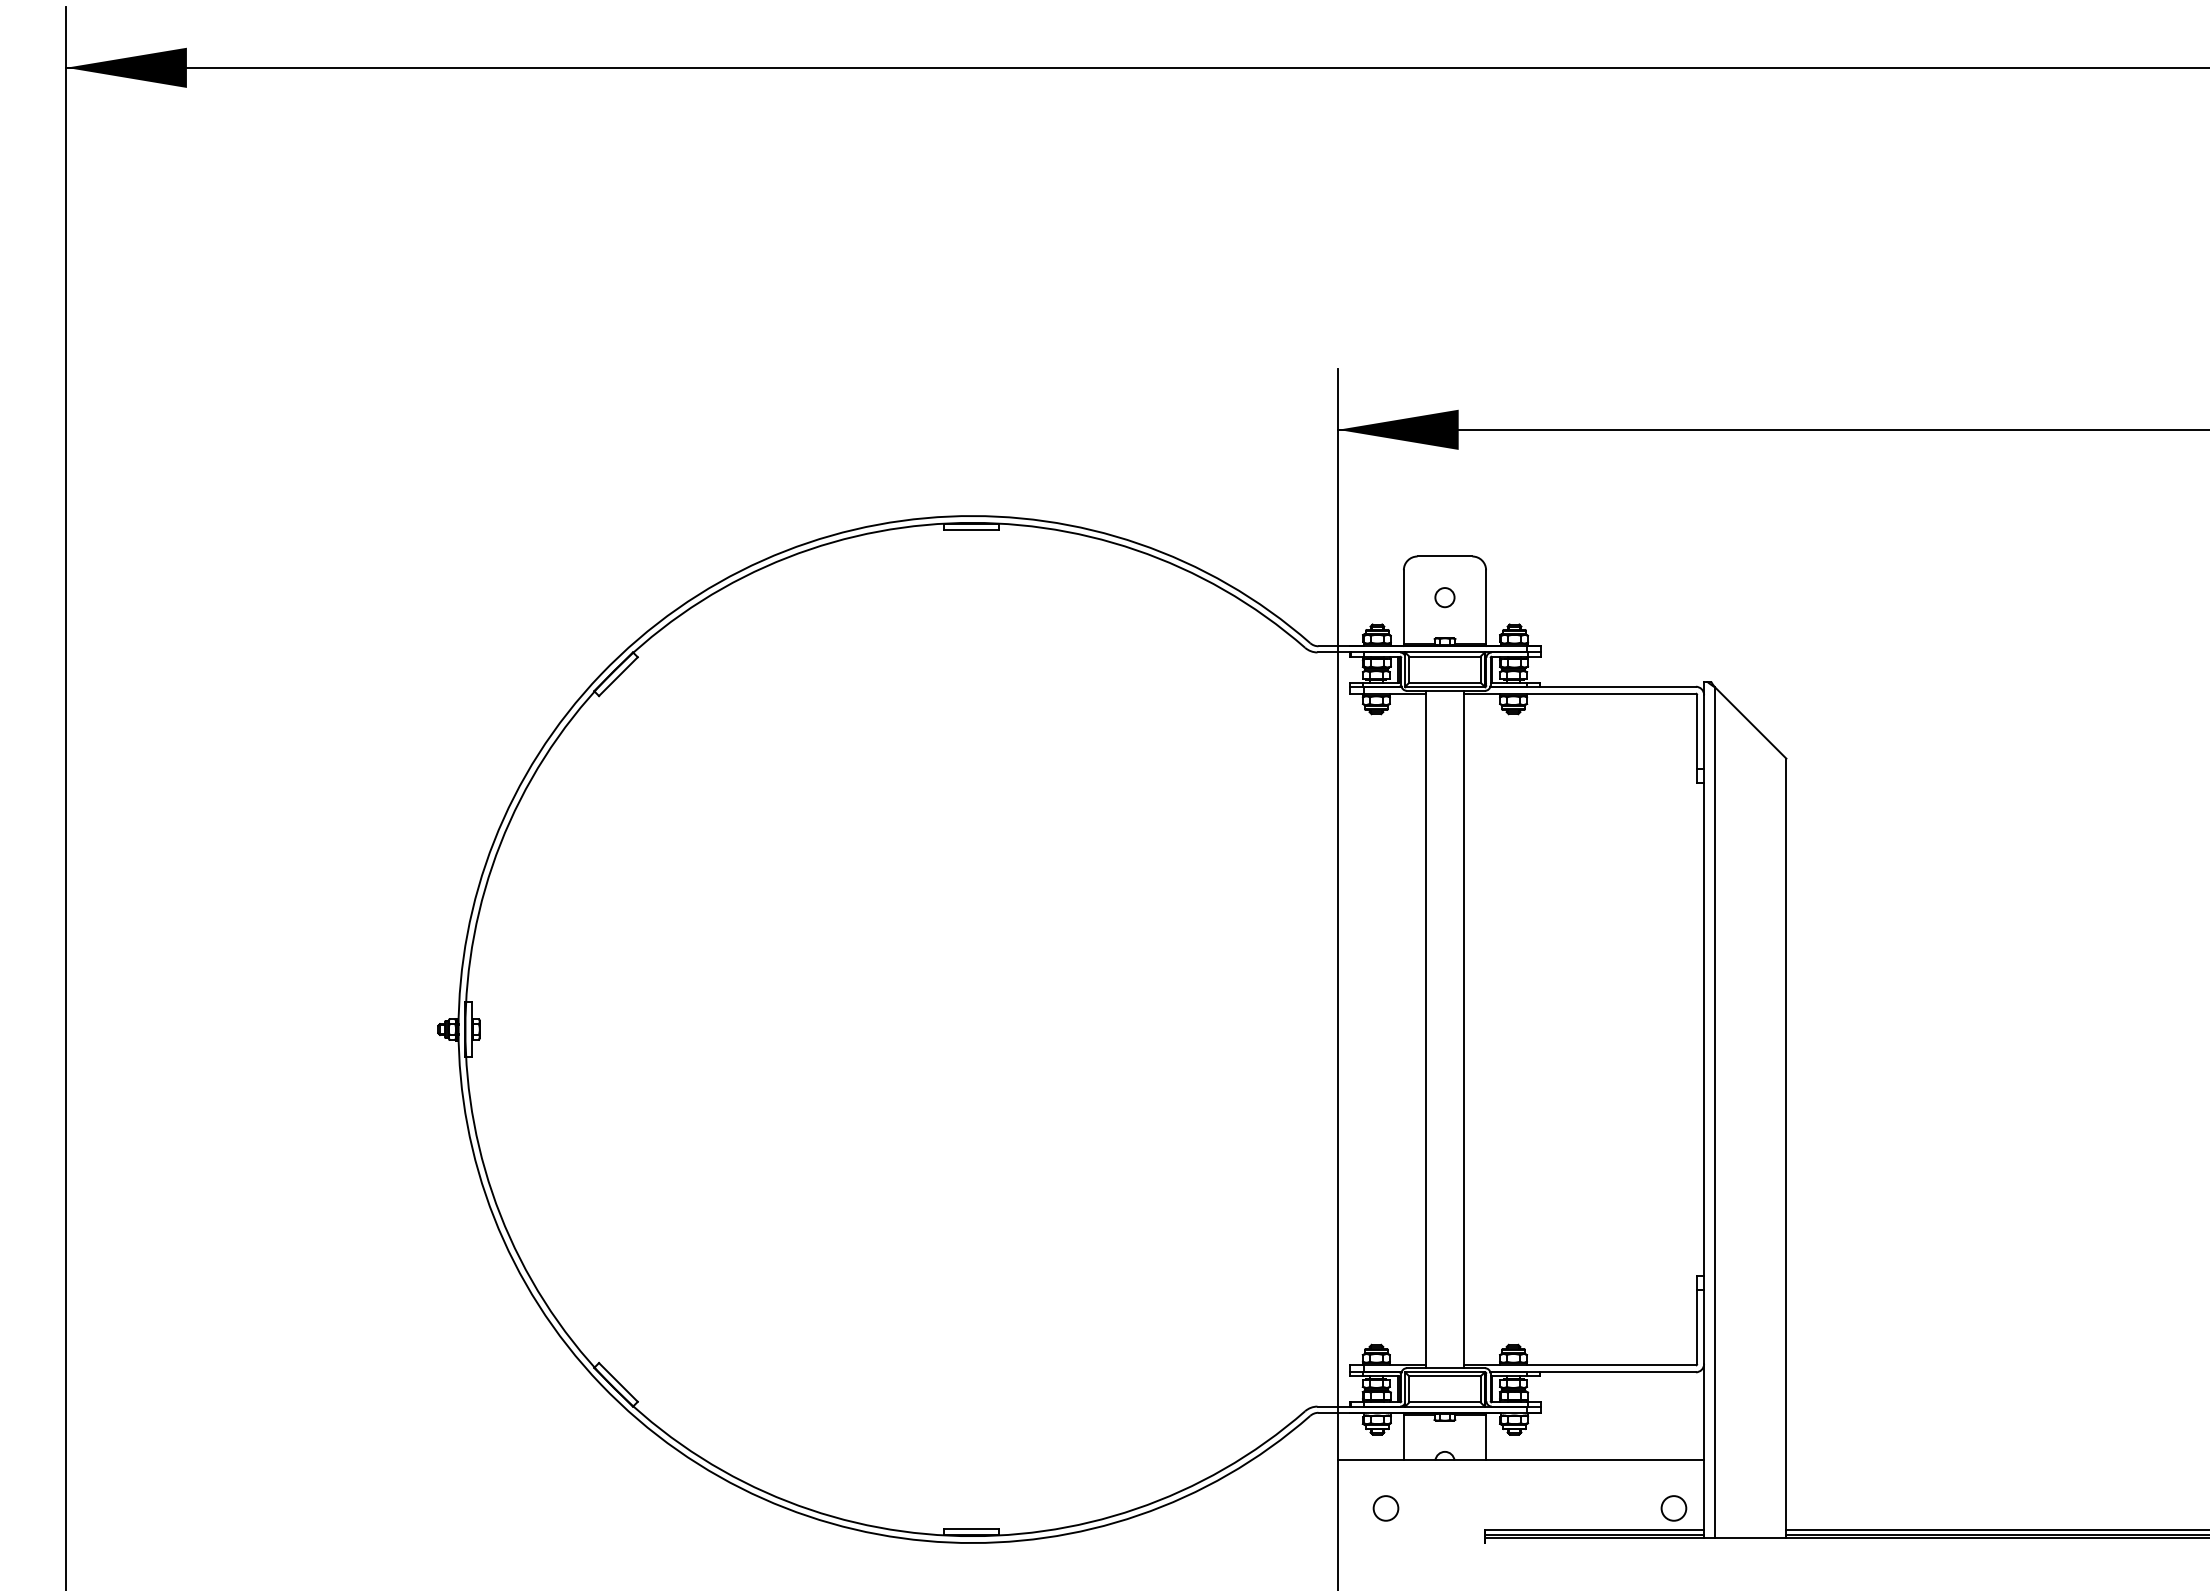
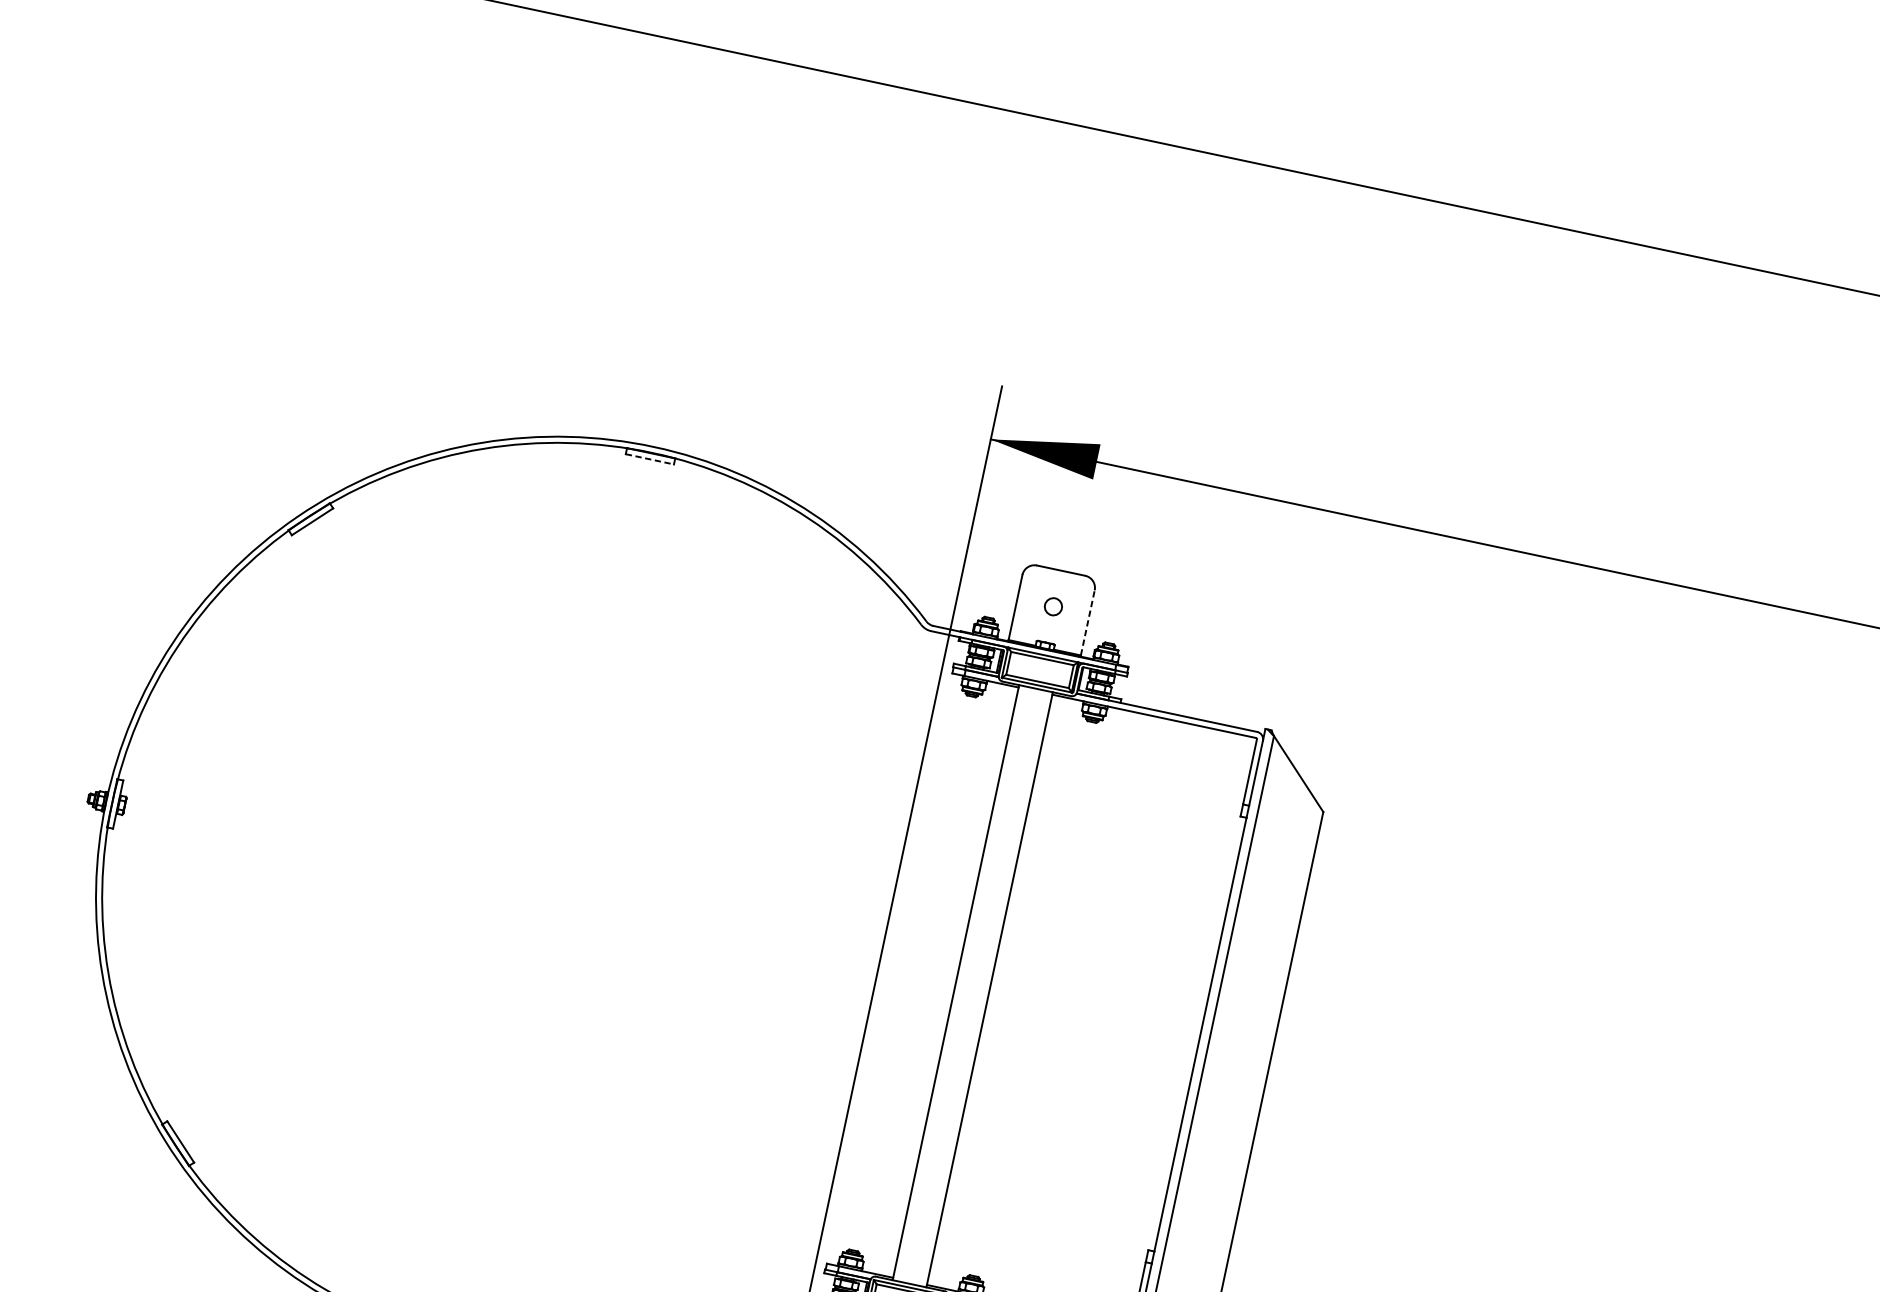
line: (971, 530) -> (650, 459), solid -> dashed
line: (1486, 606) -> (1088, 622), solid -> dashed

